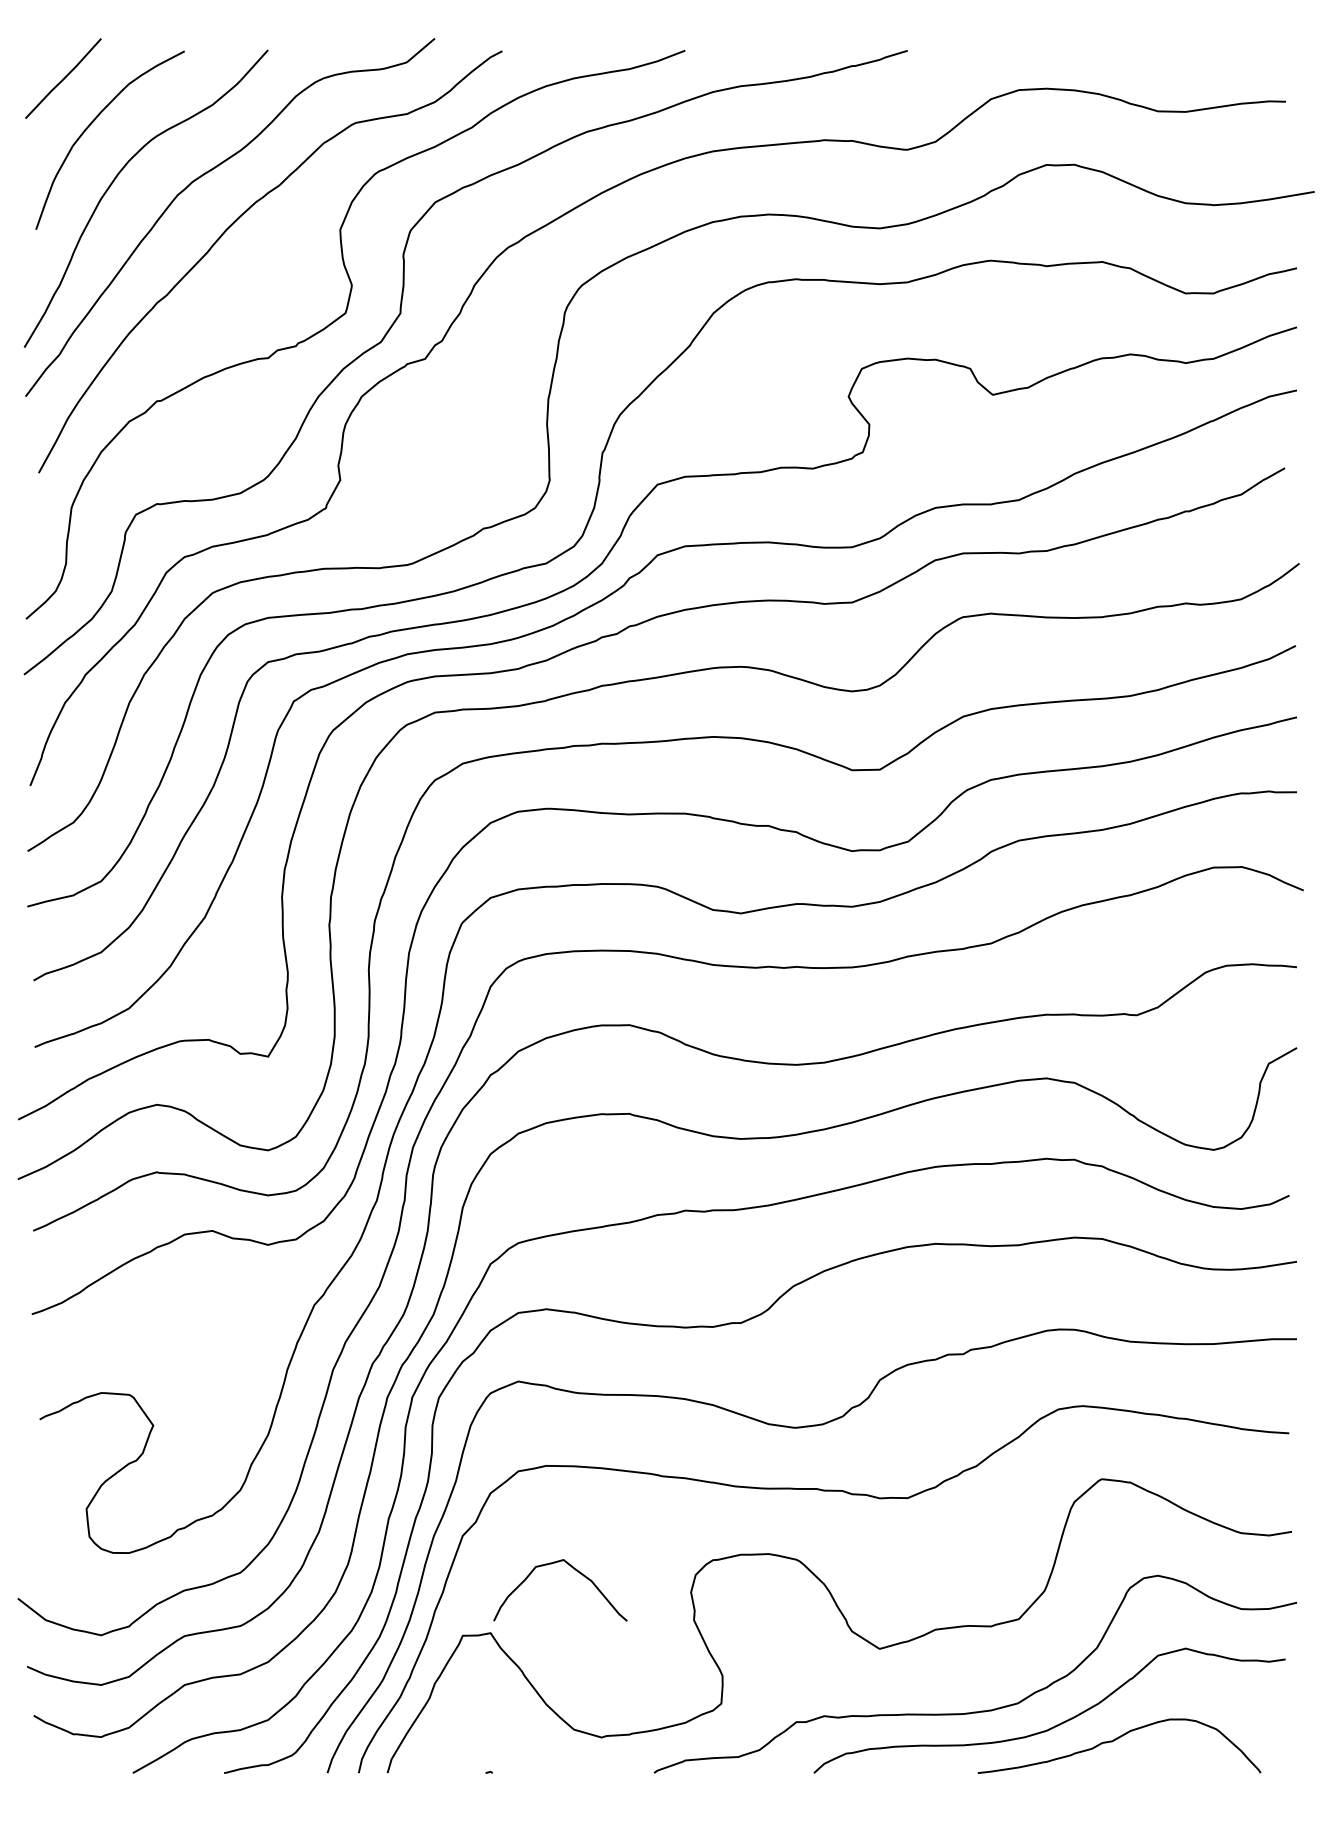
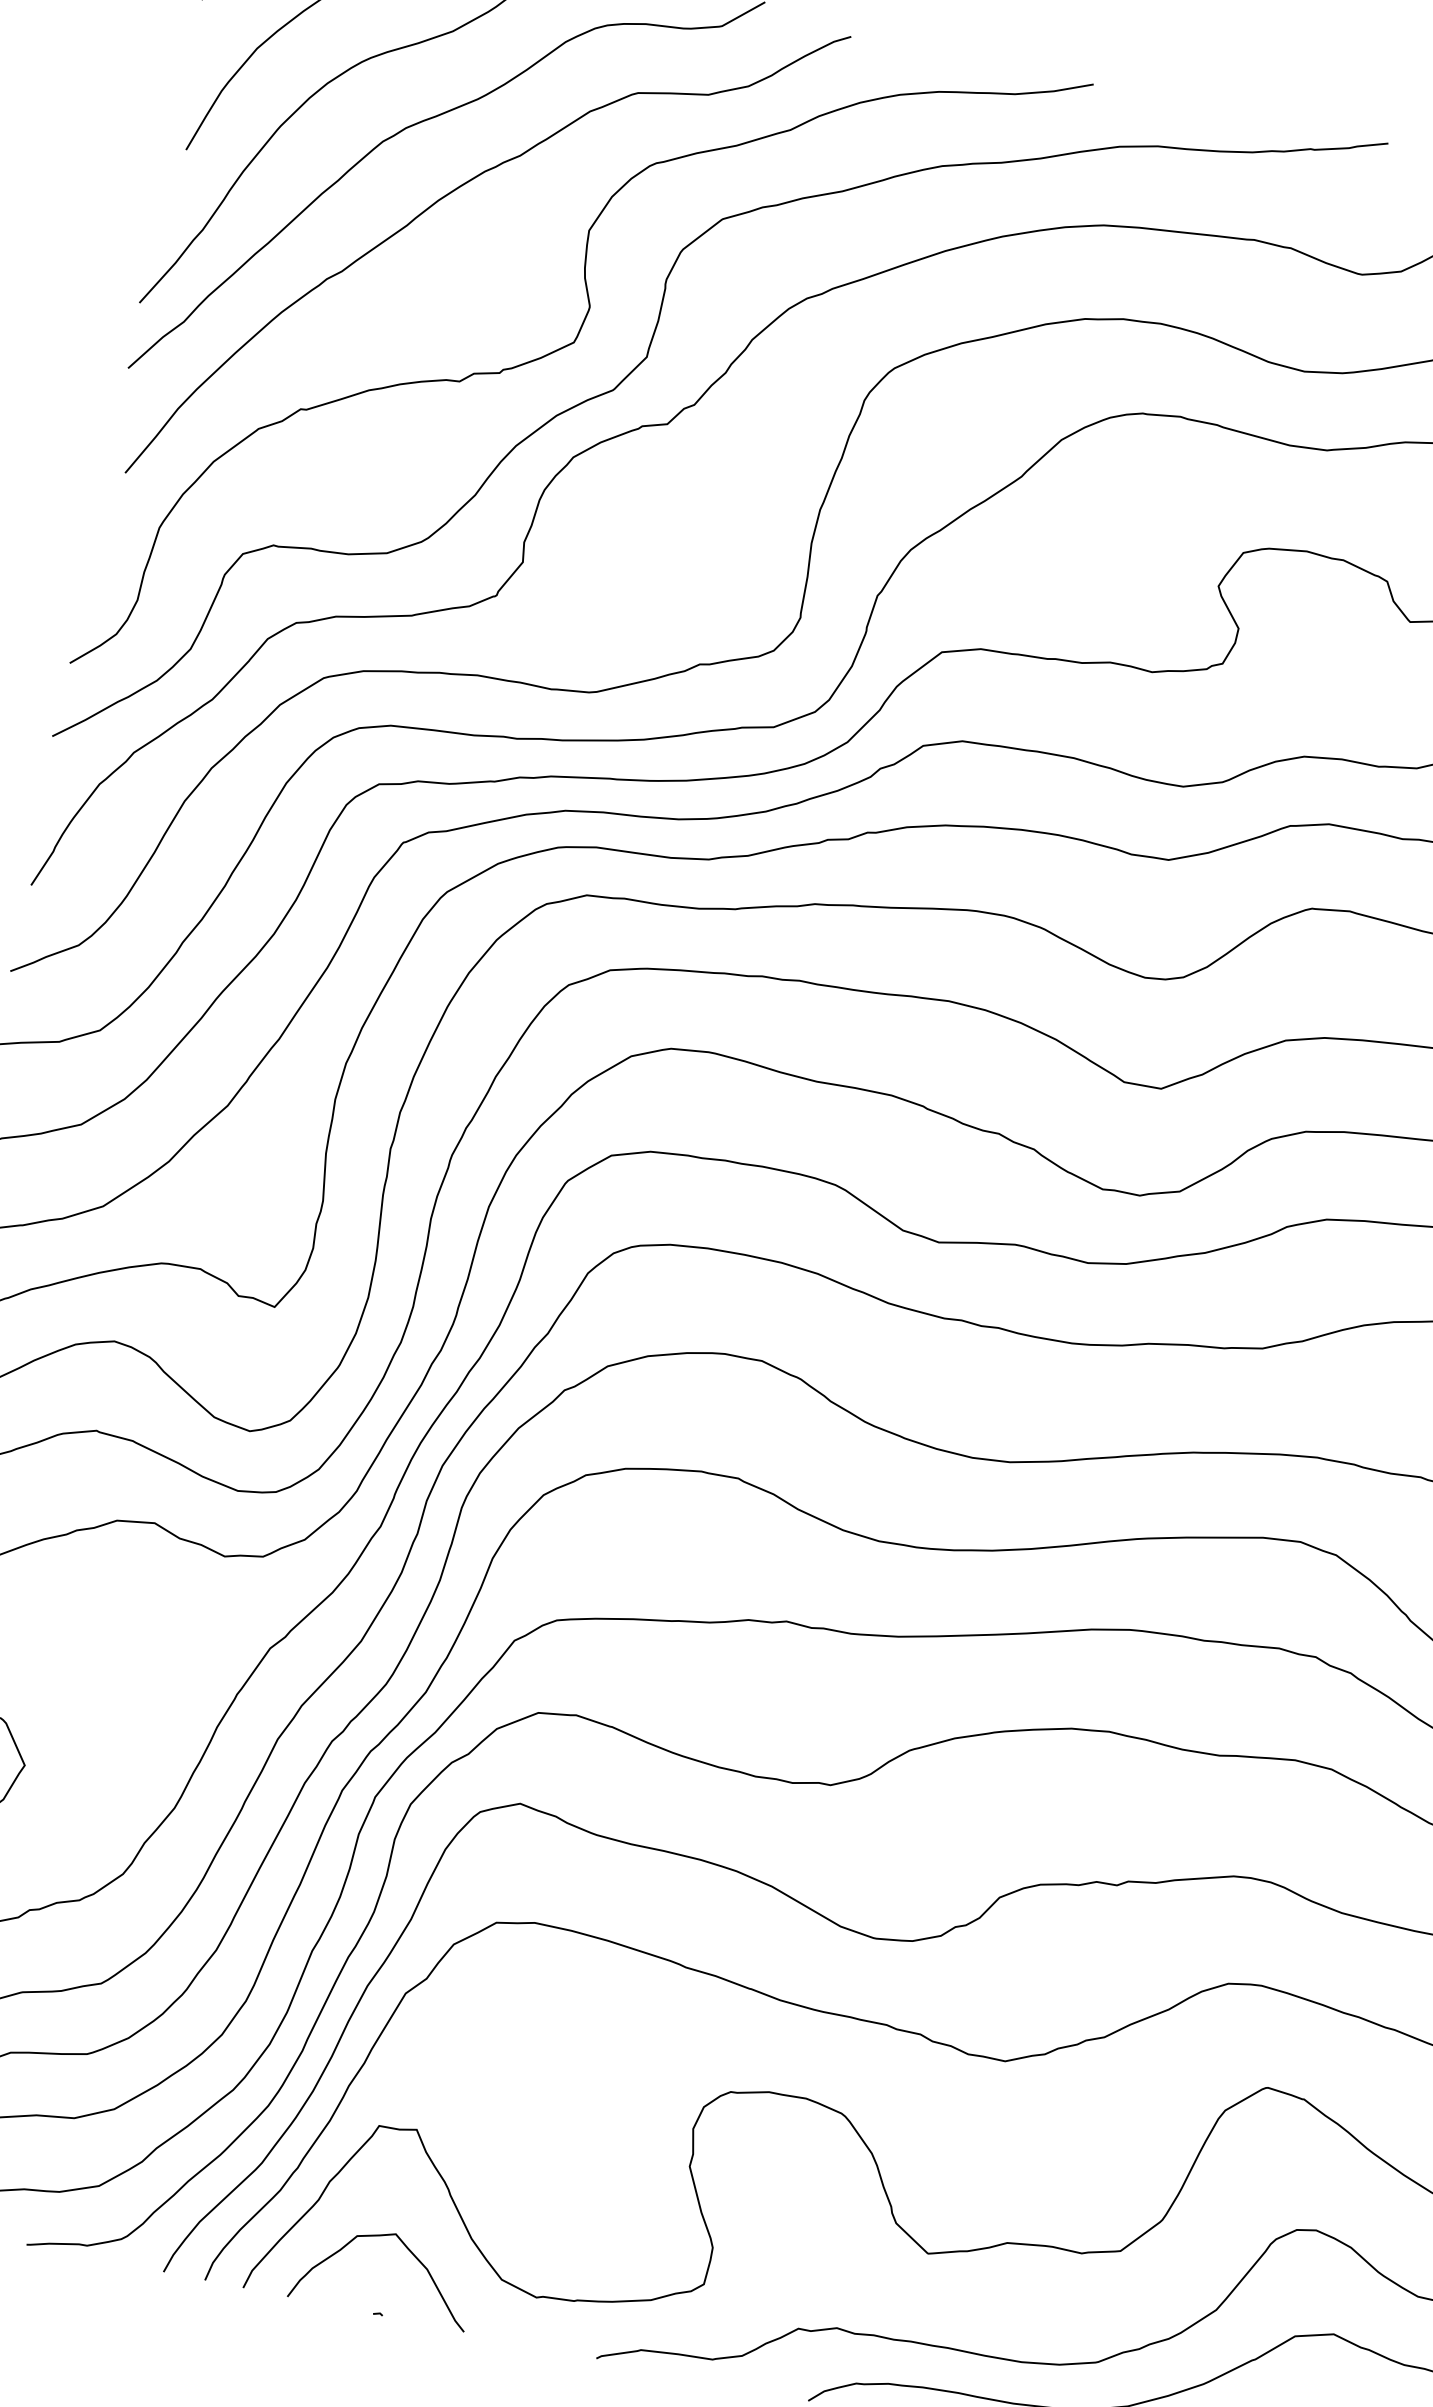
curve: (573, 1569) -> (406, 2249), moved

